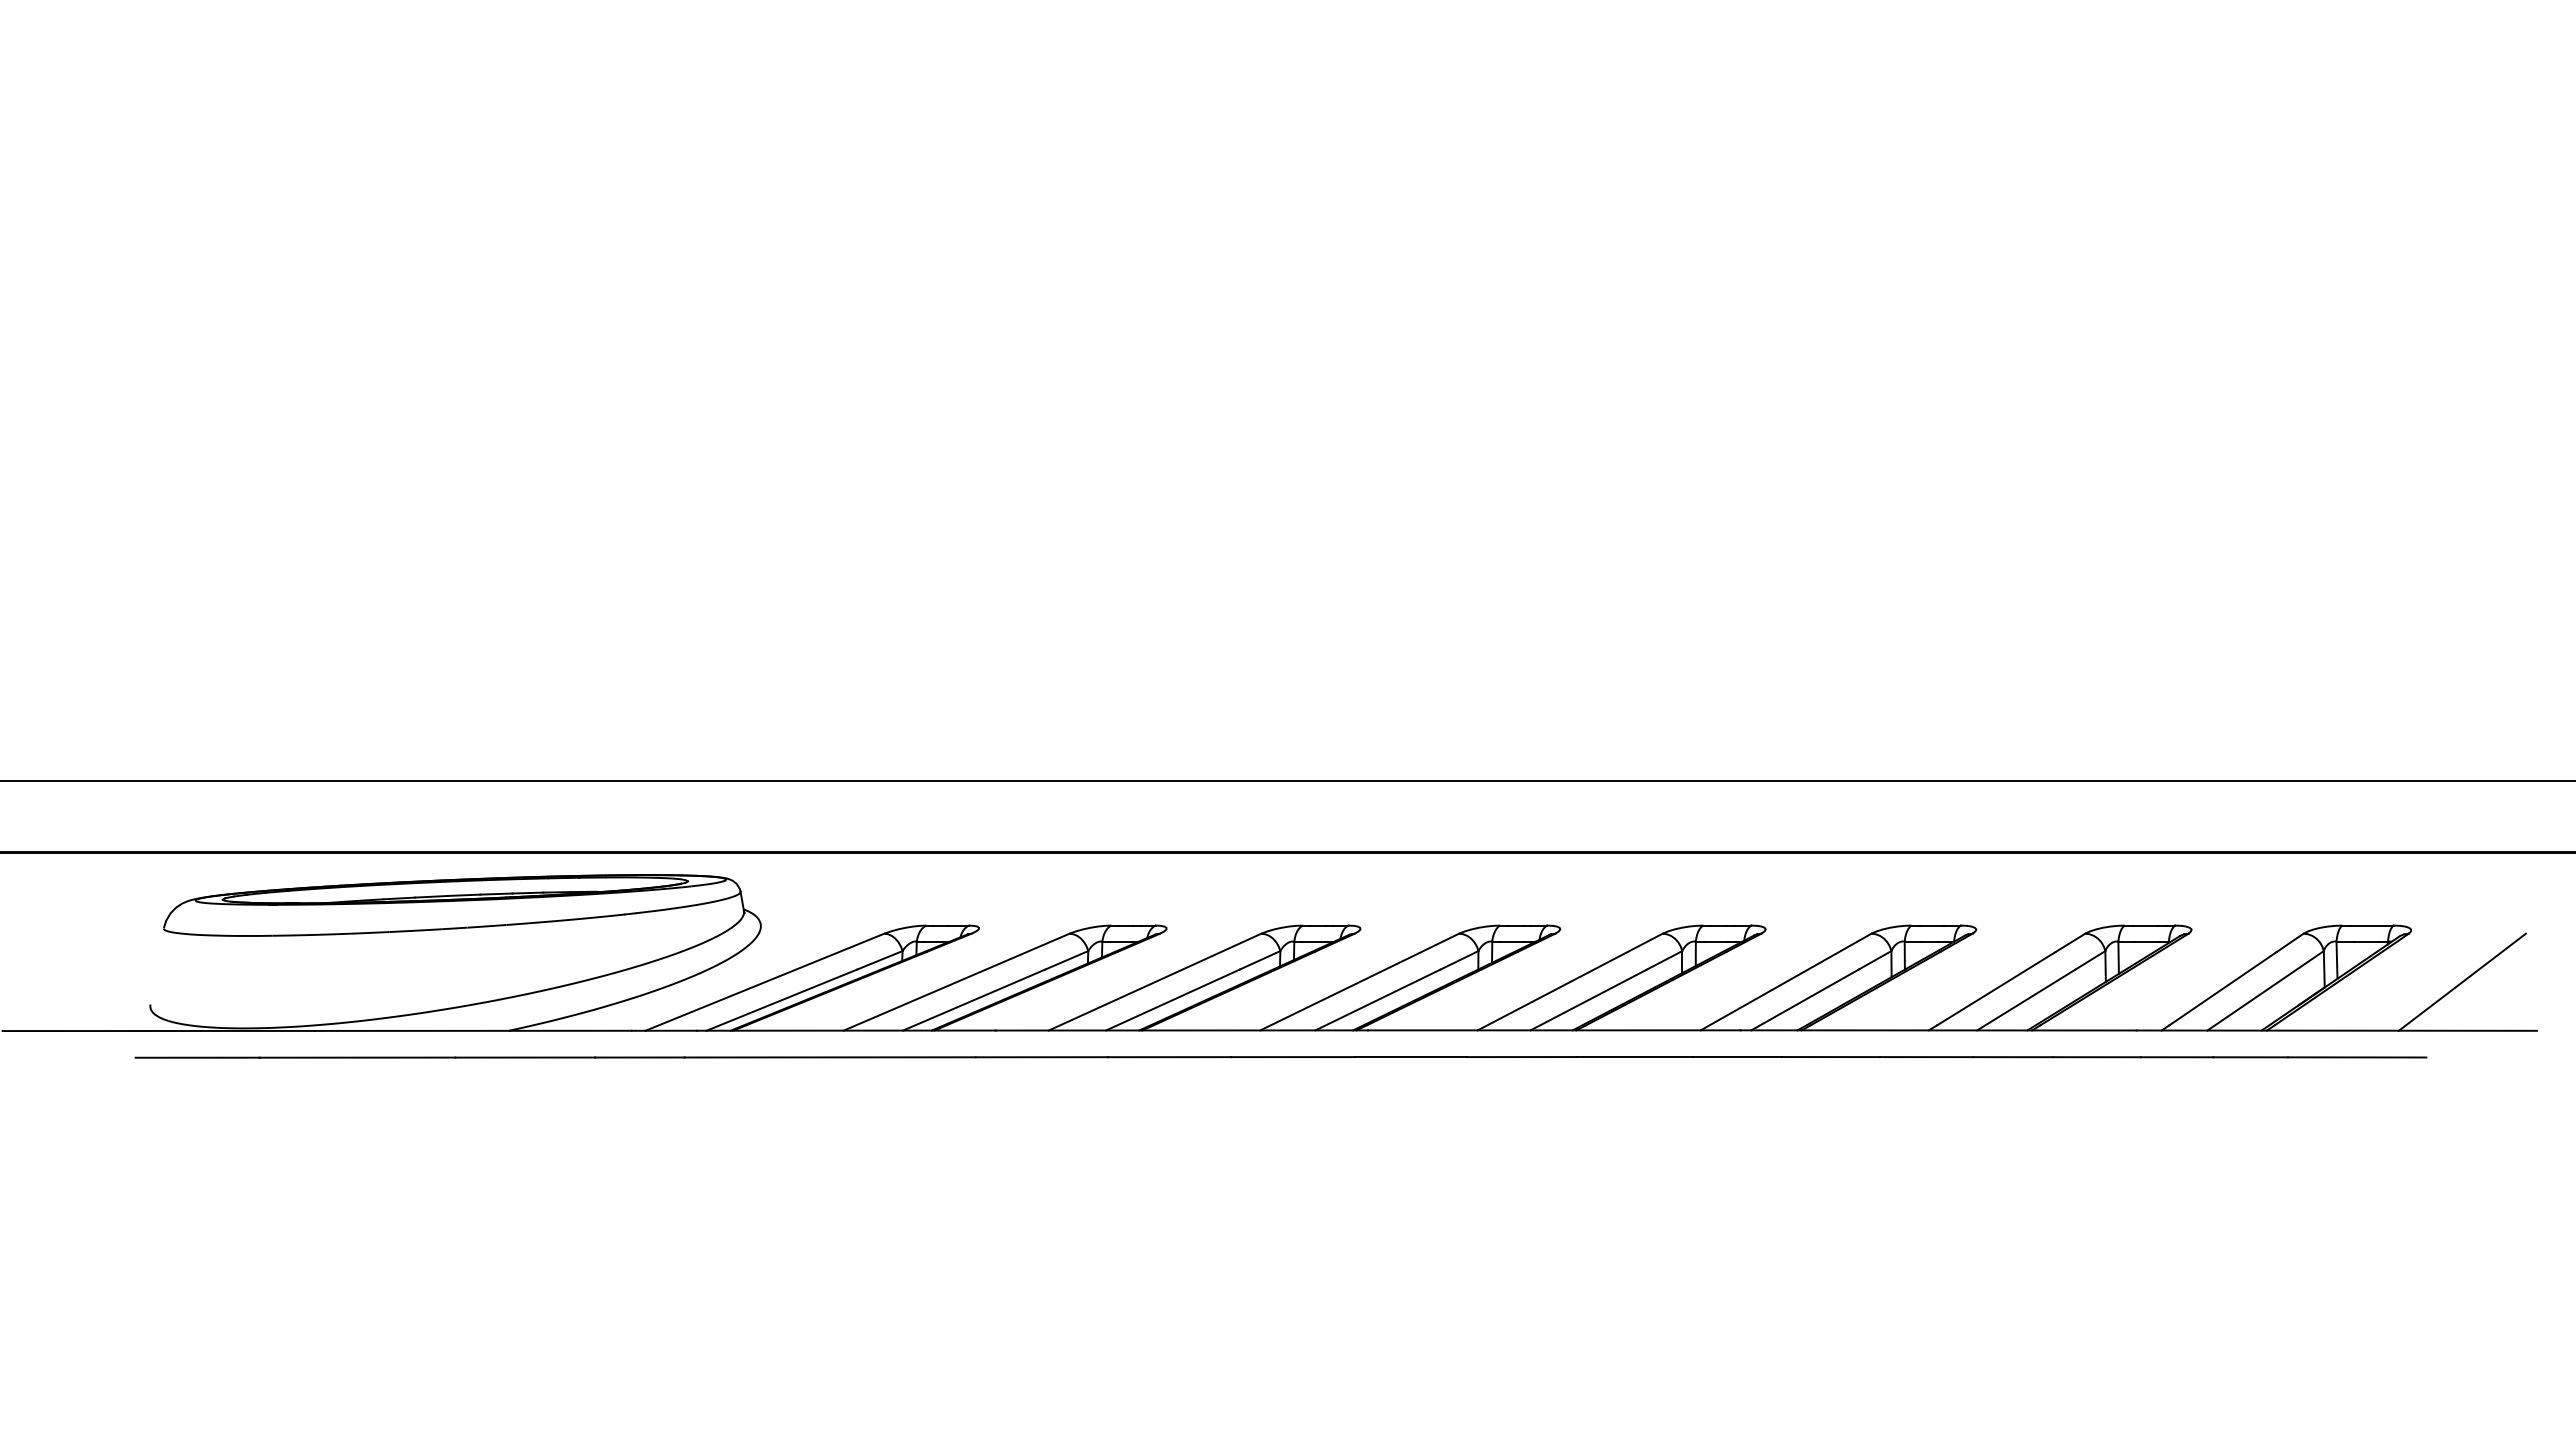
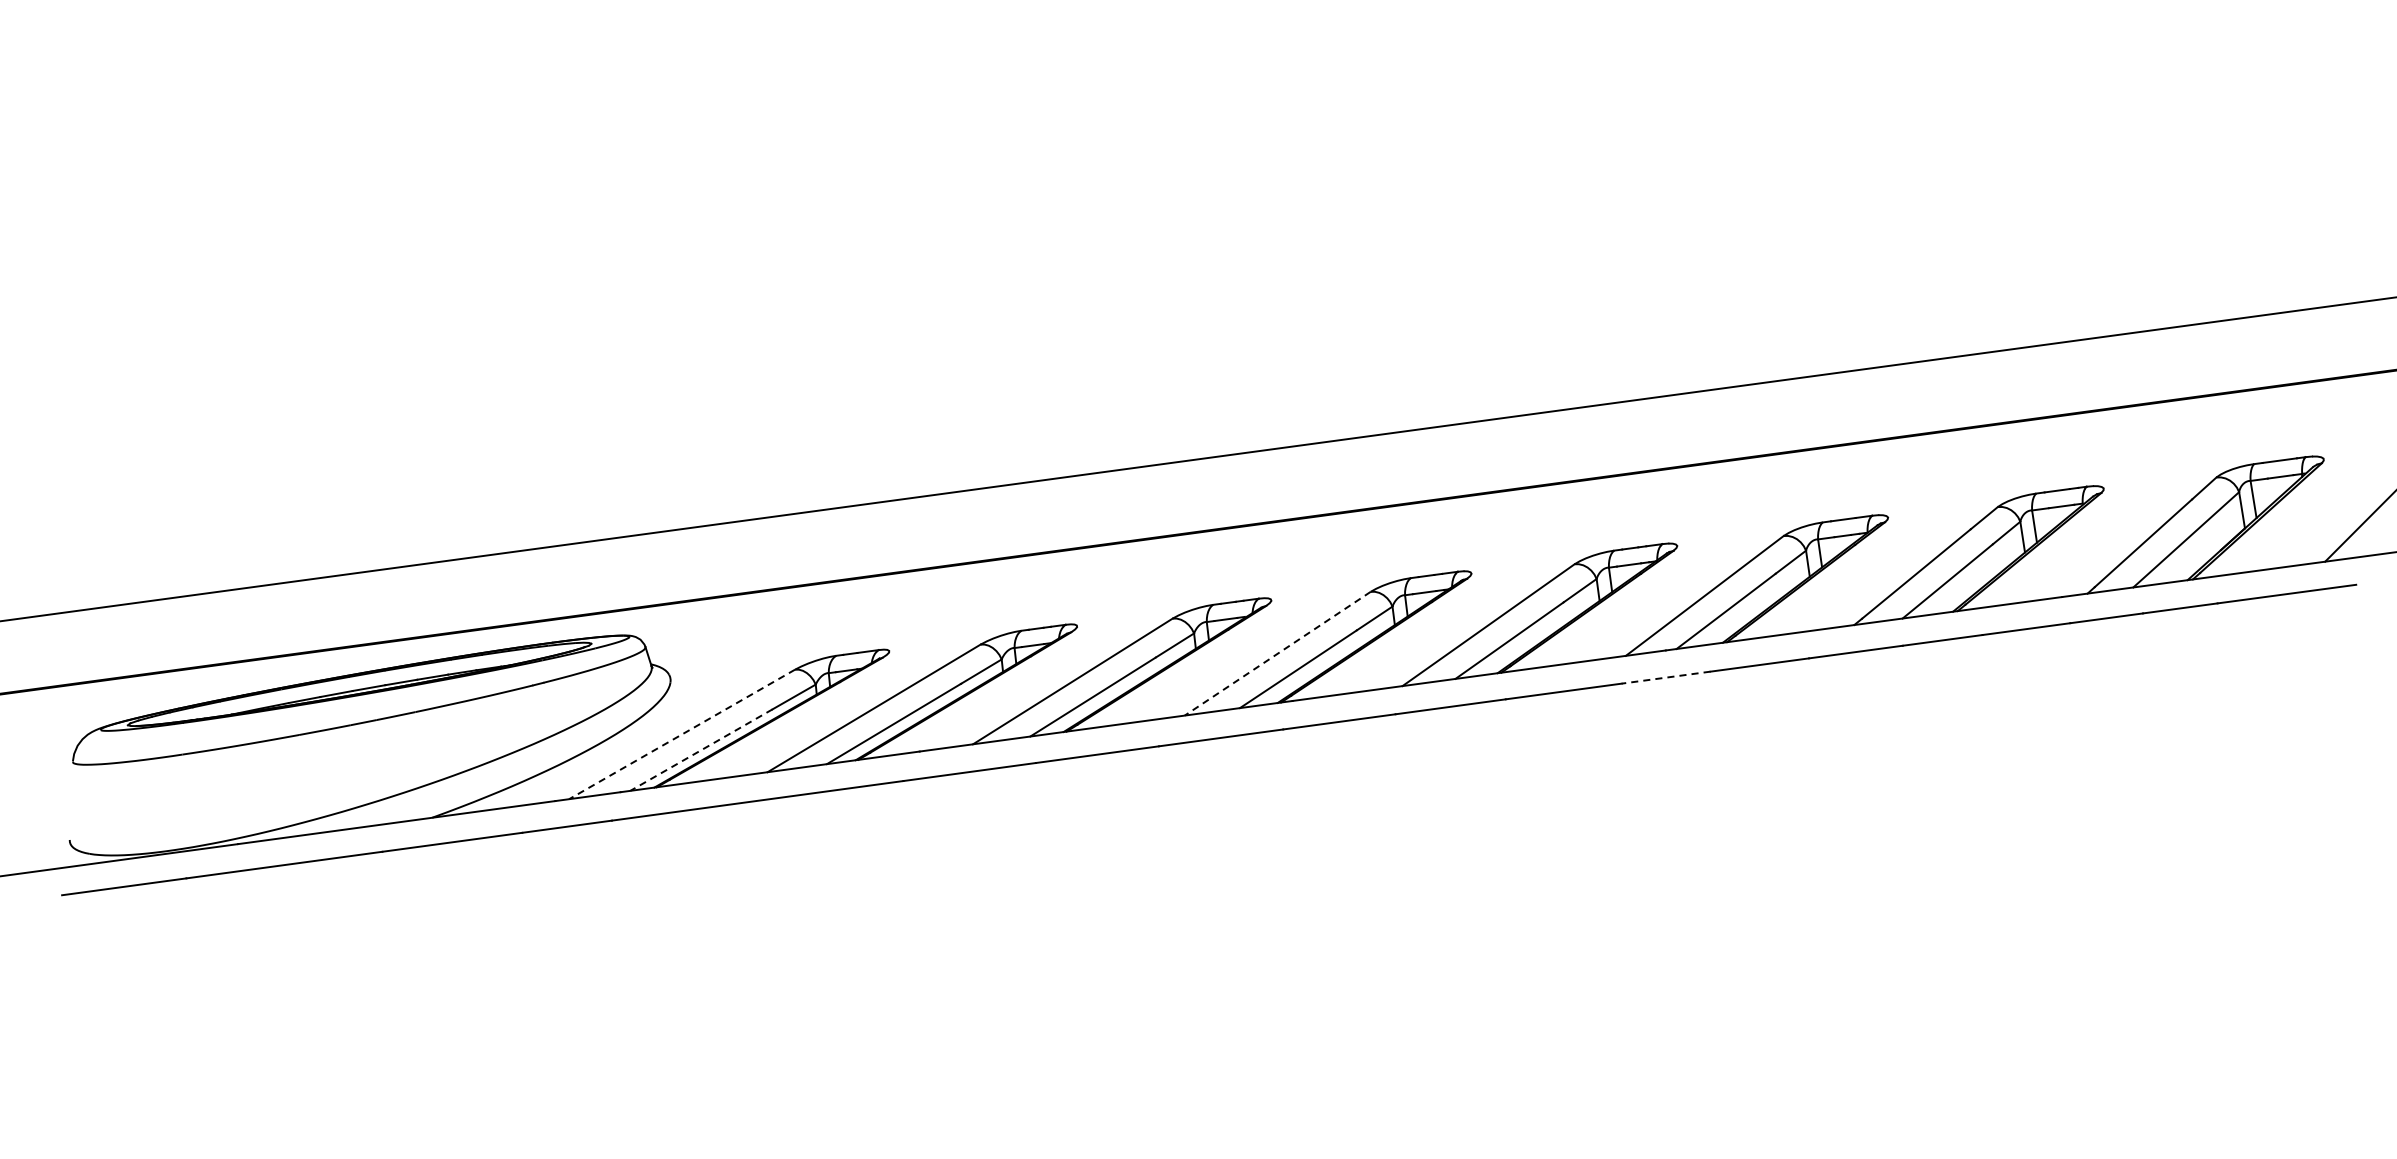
line: (764, 982) -> (681, 734), solid -> dashed
line: (1359, 982) -> (1277, 654), solid -> dashed
line: (781, 1000) -> (701, 750), solid -> dashed
line: (1736, 1057) -> (1665, 678), solid -> dashed

